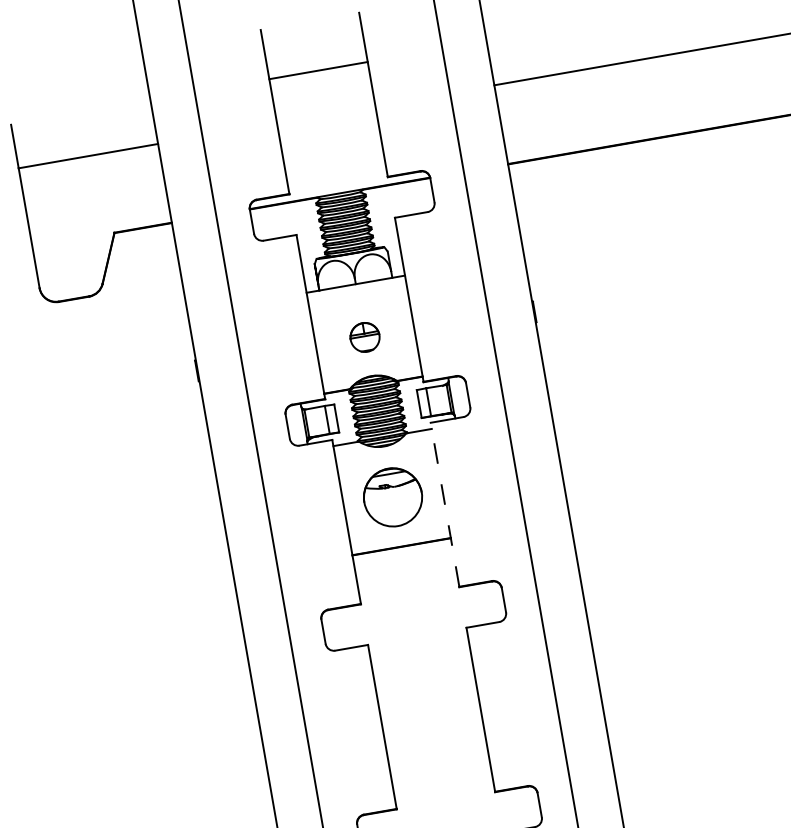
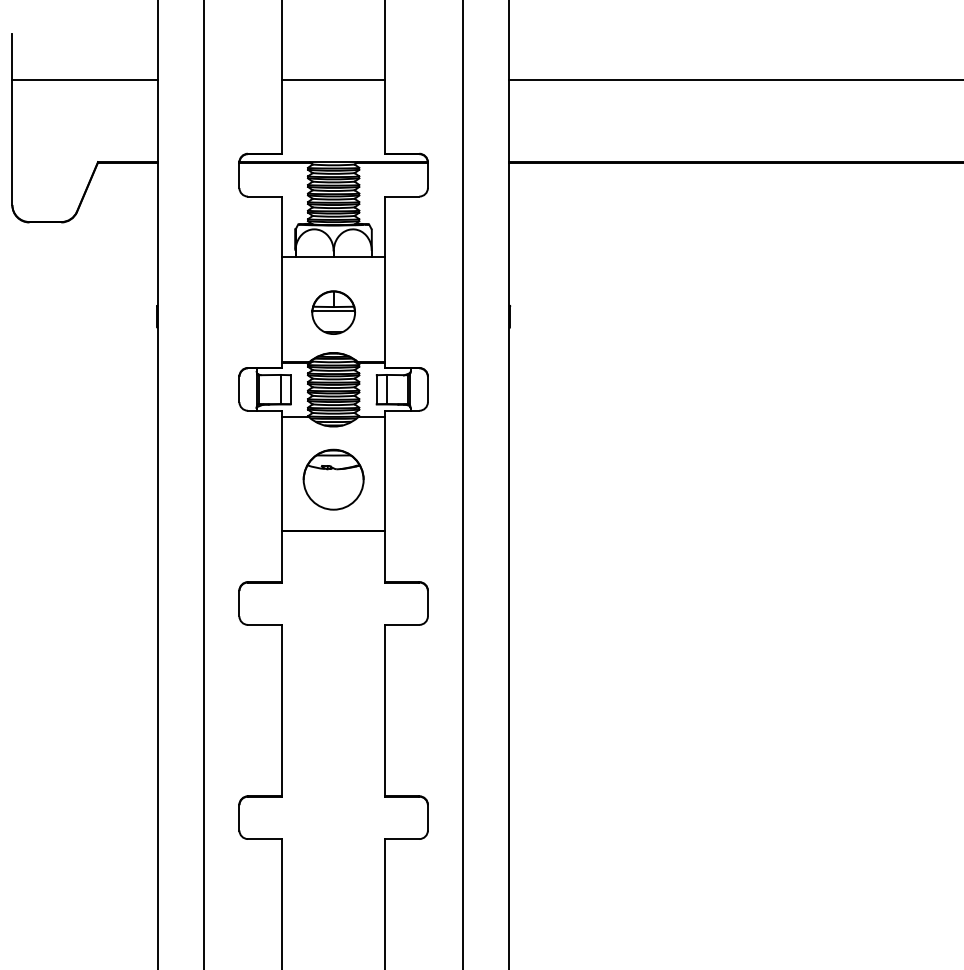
line: (318, 70) -> (333, 79), moved
part: (364, 337) -> (333, 312), size x1.43
line: (445, 504) -> (385, 496), dashed -> solid

